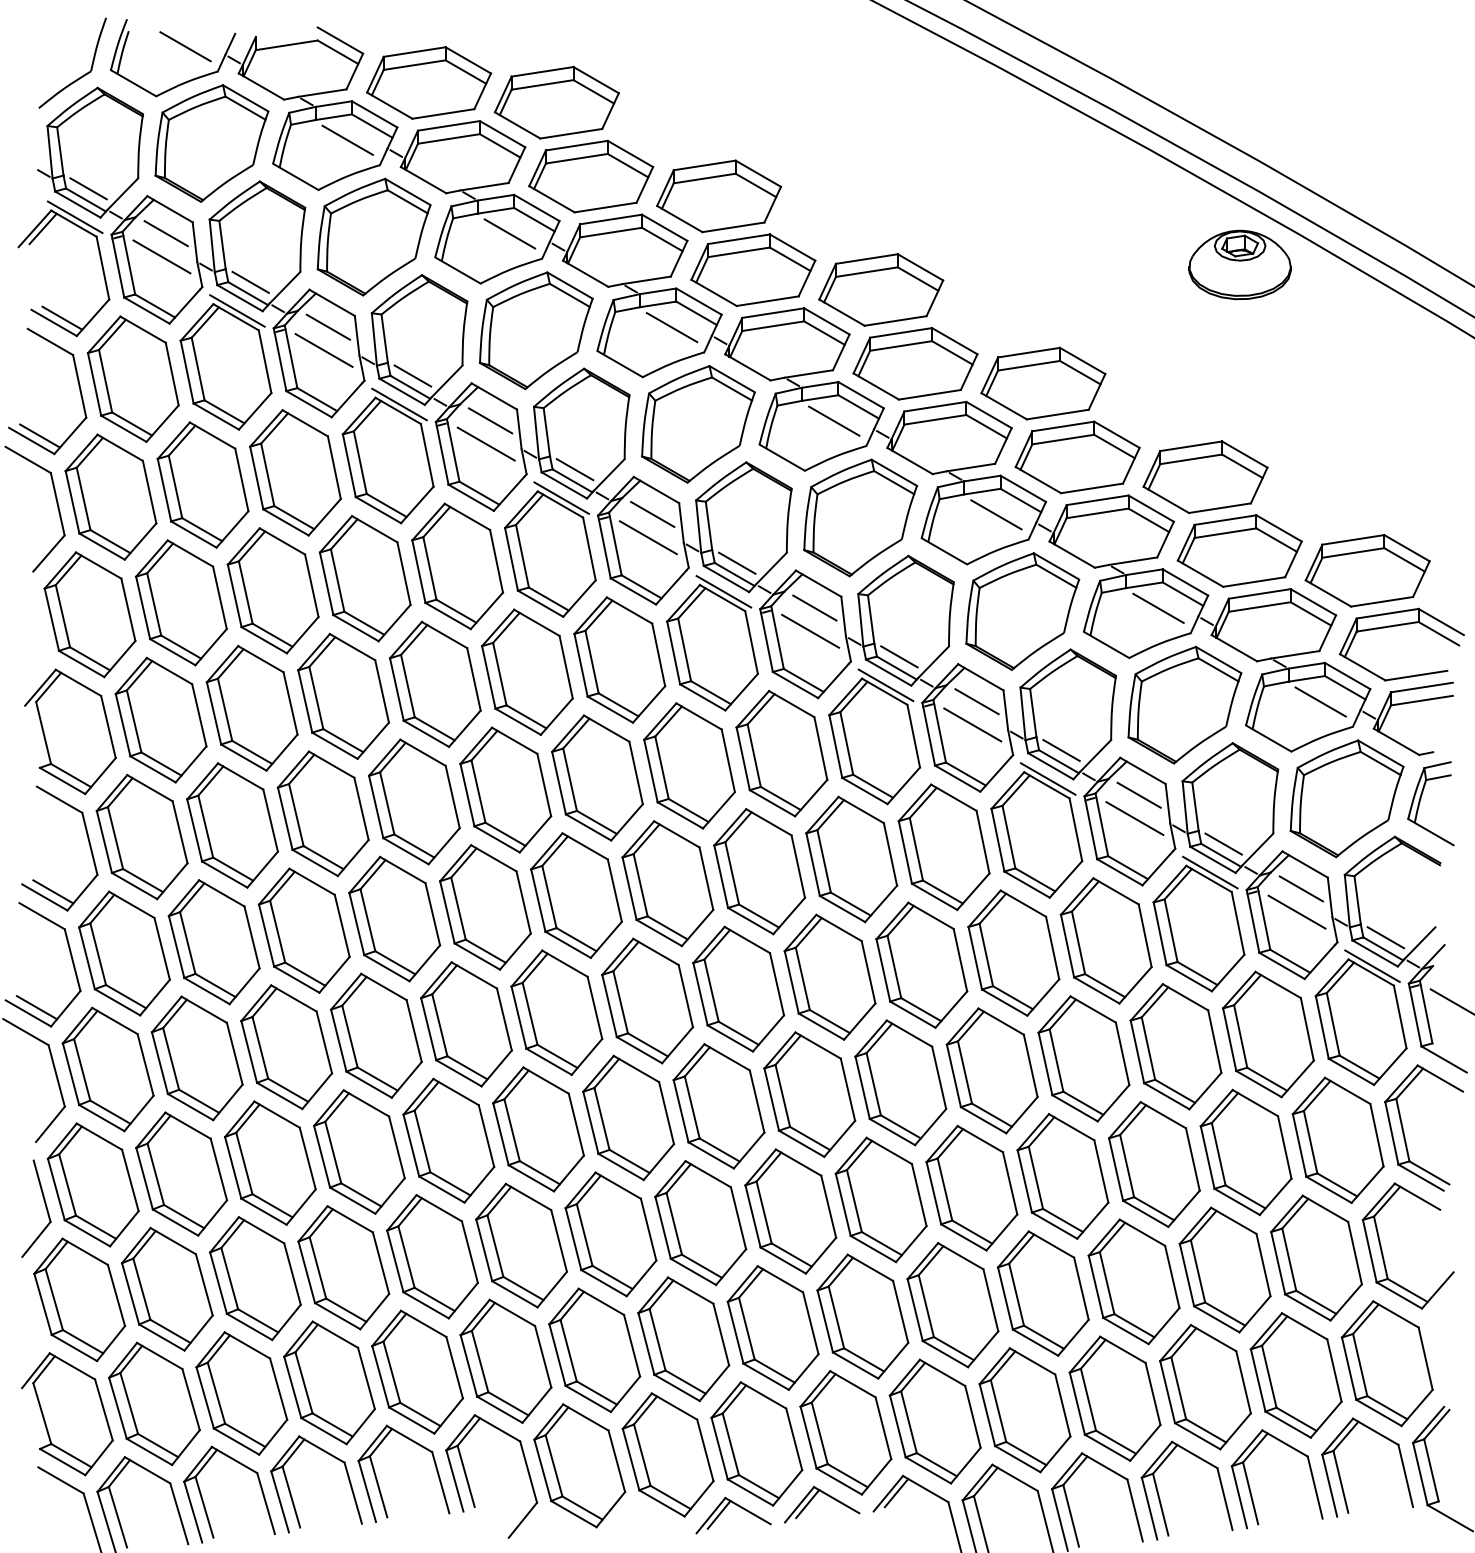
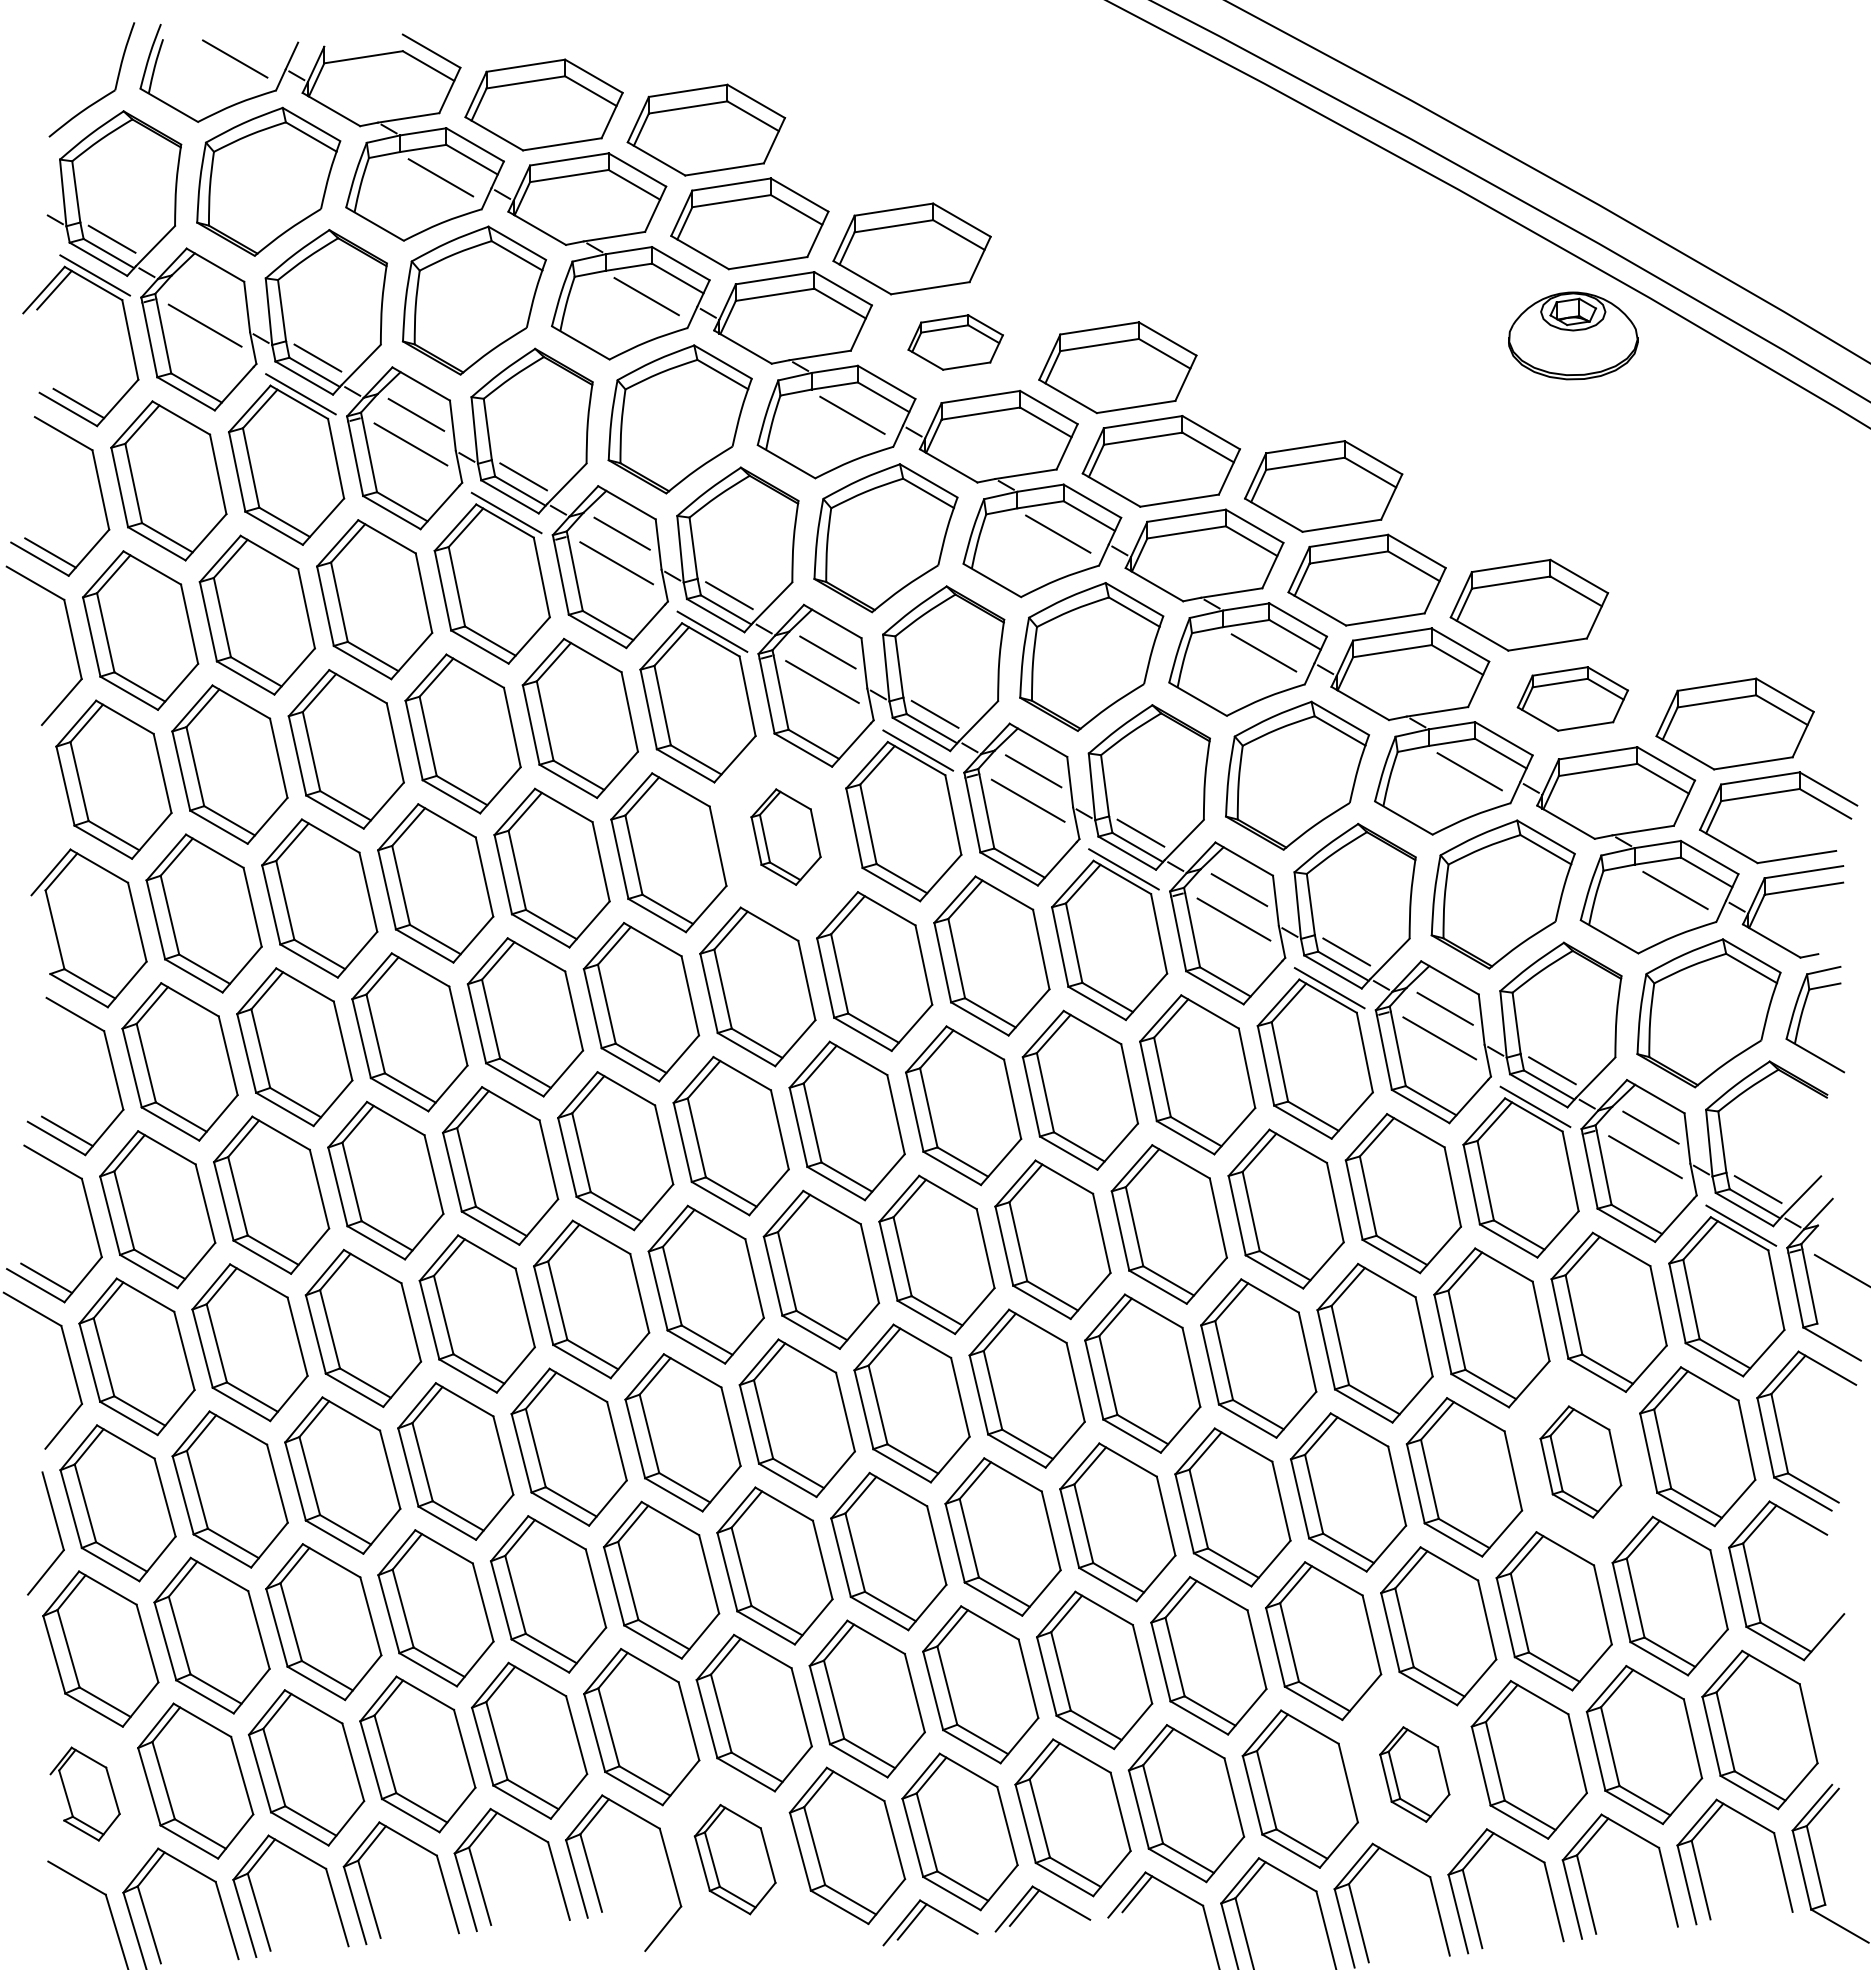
line: (166, 233) -> (210, 295), removed
part: (753, 270) -> (955, 342), size x0.6
part: (1239, 550) -> (1572, 698), size x0.7
part: (619, 659) -> (785, 836), size x0.6
part: (1245, 1152) -> (1580, 1461), size x0.7
part: (1114, 1398) -> (1414, 1774), size x0.6
part: (66, 1413) -> (84, 1793), size x0.6
part: (579, 1465) -> (734, 1859), size x0.7

